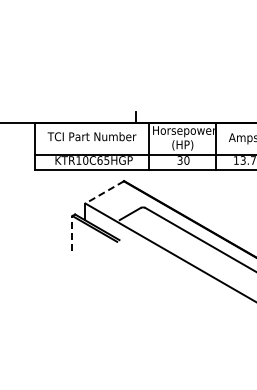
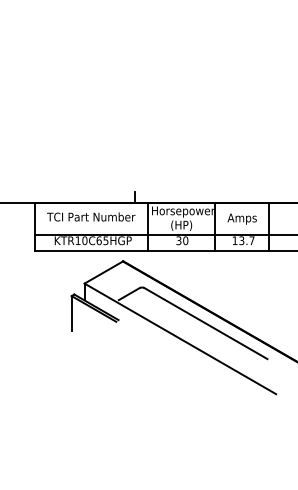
line: (104, 192) -> (103, 272), dashed -> solid
line: (72, 232) -> (71, 312), dashed -> solid

